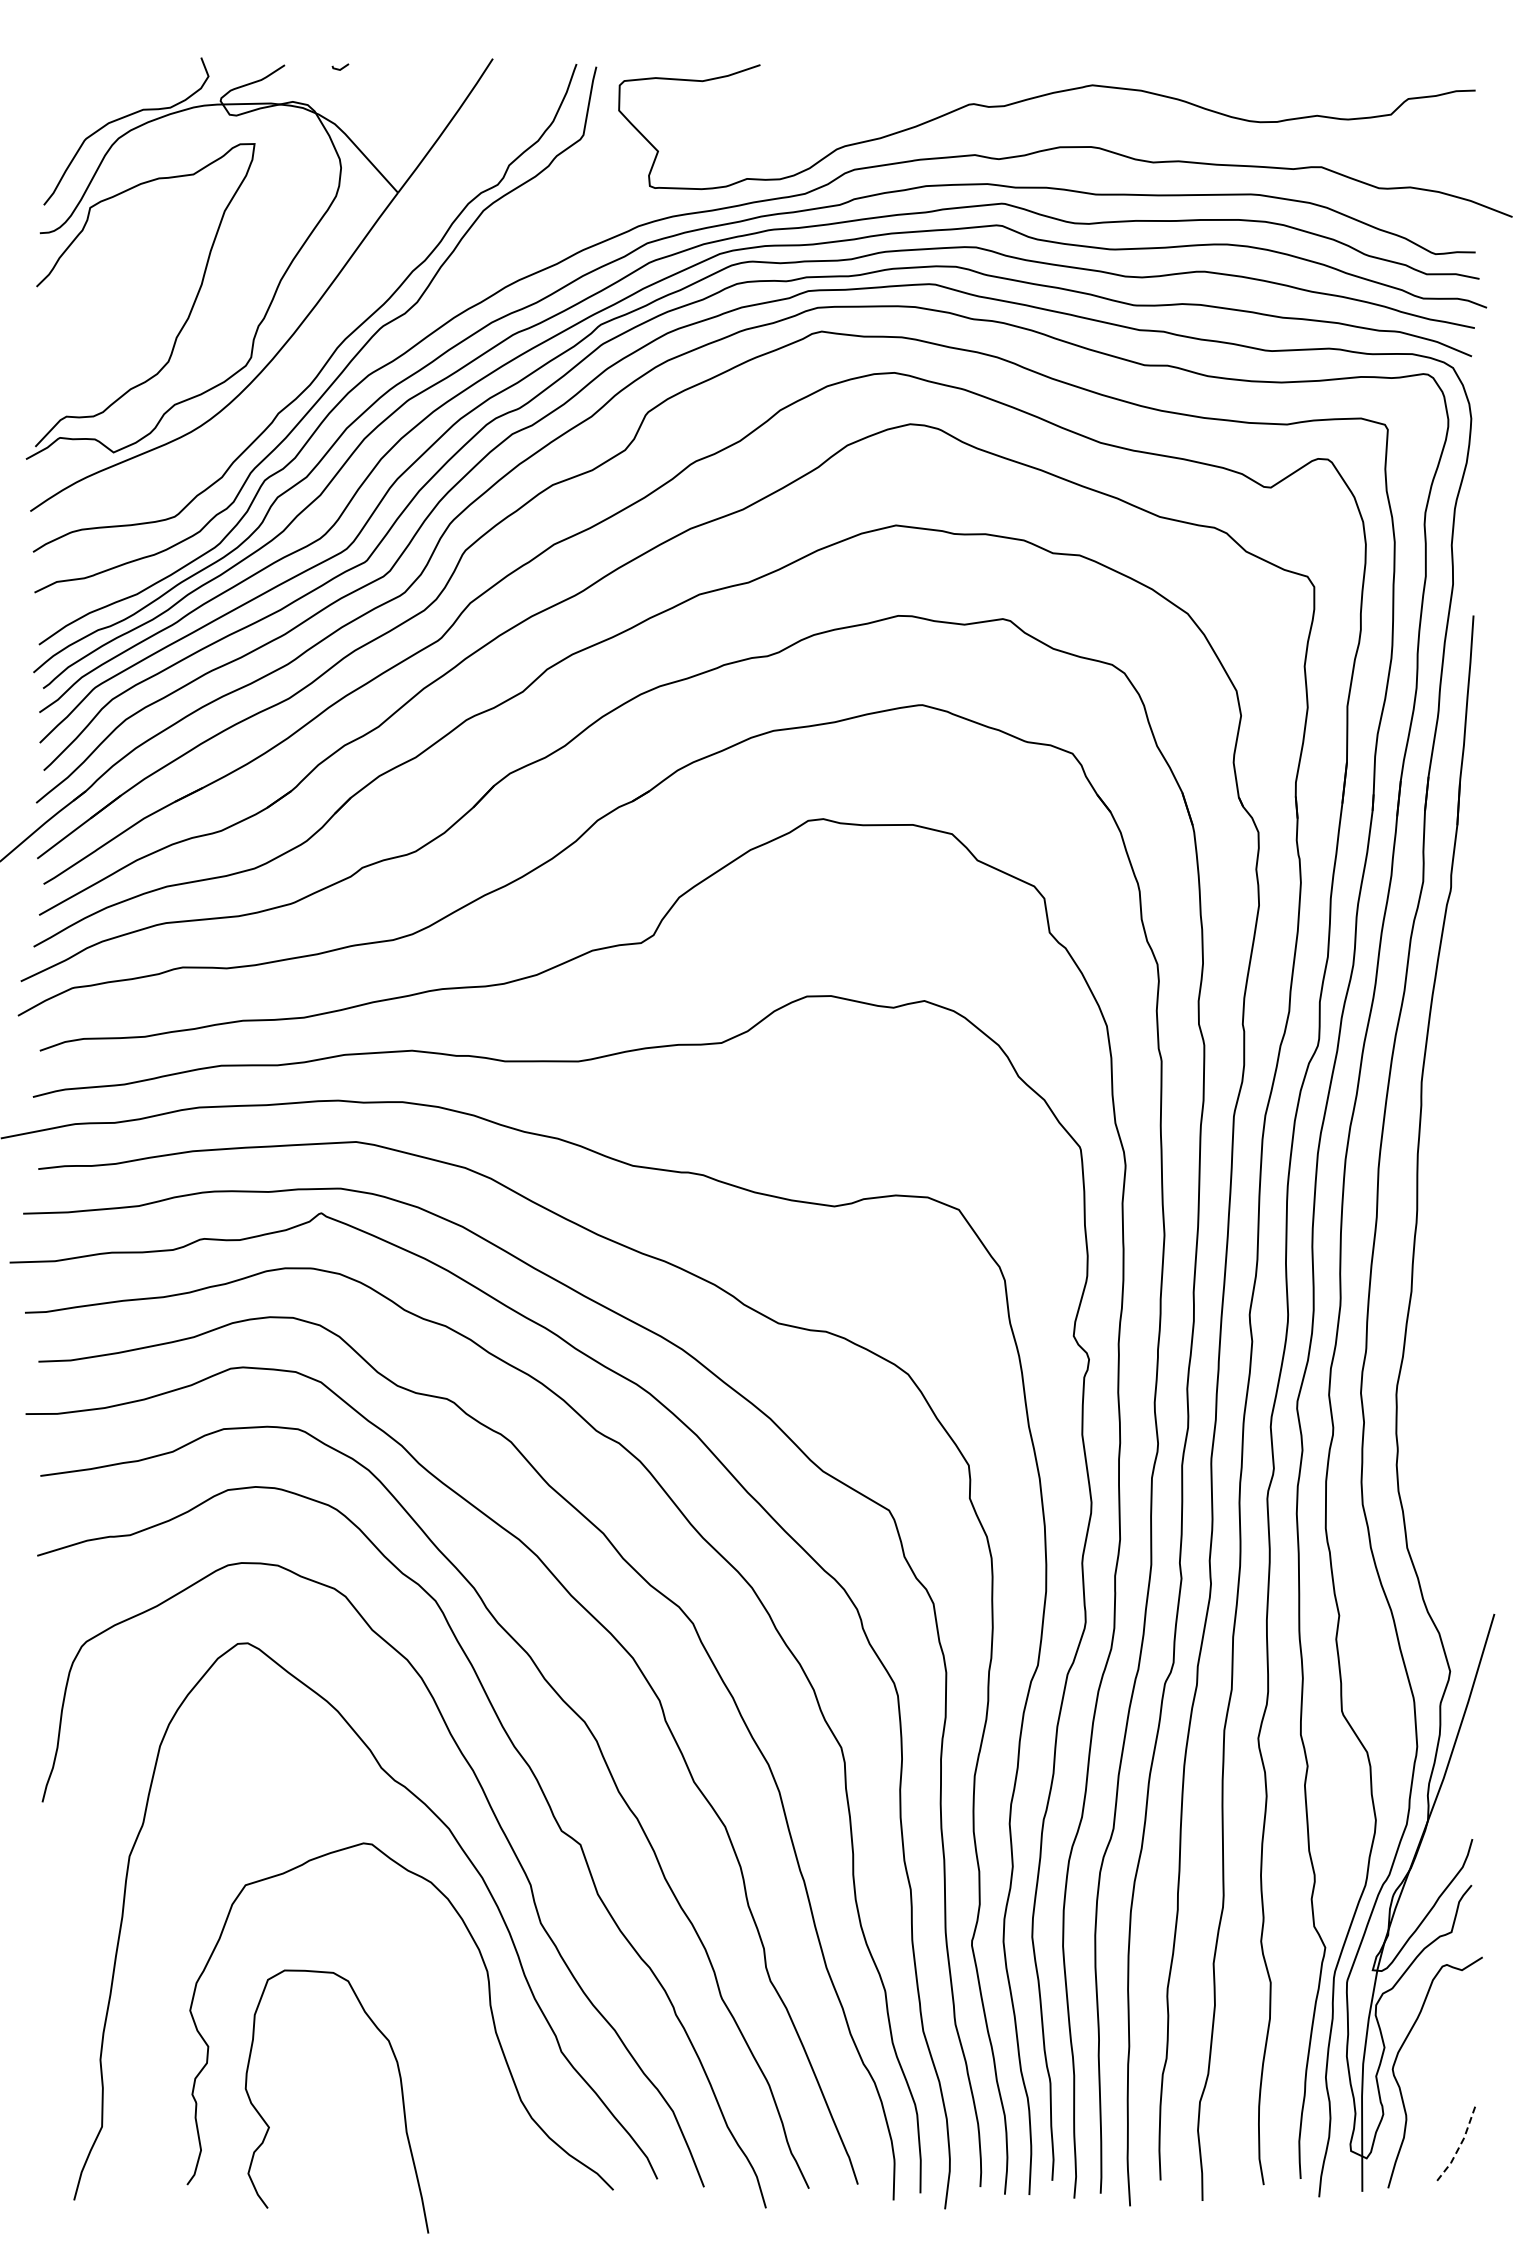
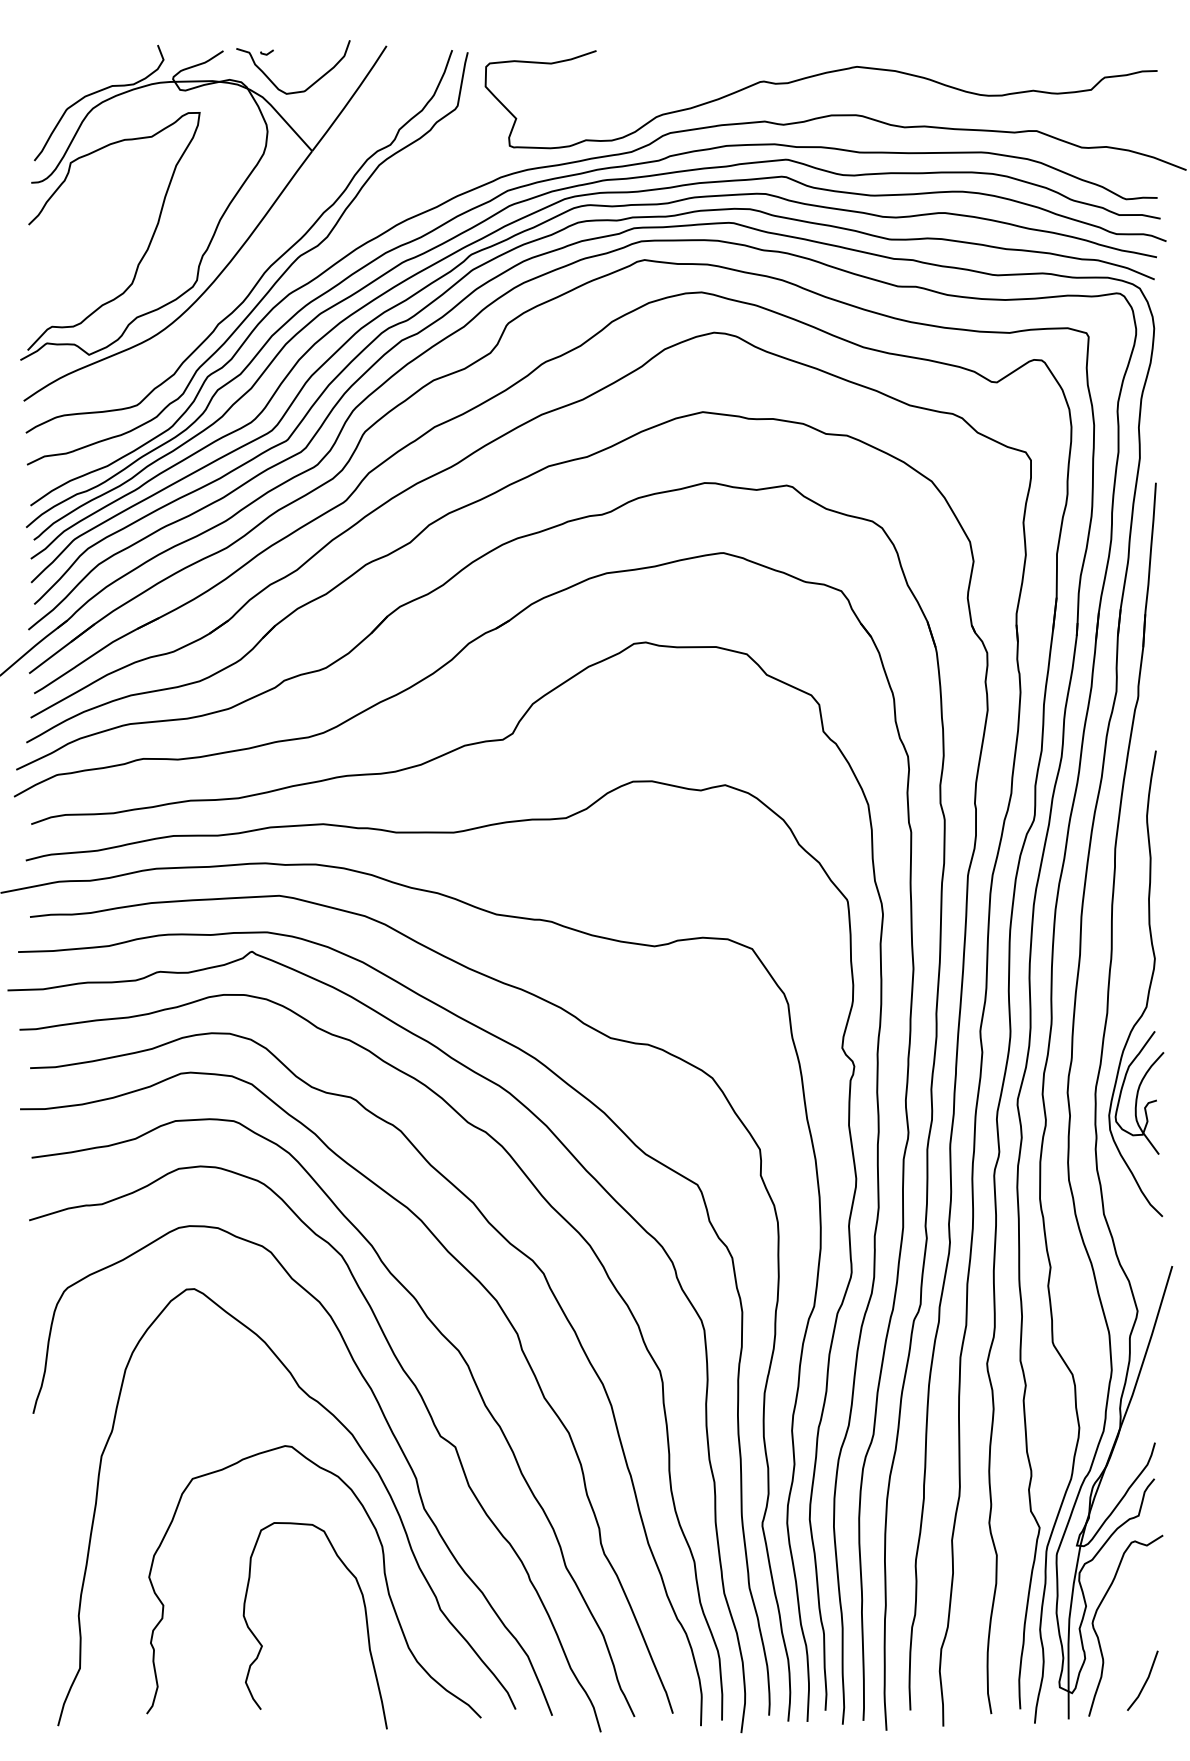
curve: (380, 116) -> (298, 91), added
part: (1464, 1259) -> (1148, 987), added
curve: (401, 2096) -> (365, 1621), moved
line: (1460, 2144) -> (1145, 1682), dashed -> solid

